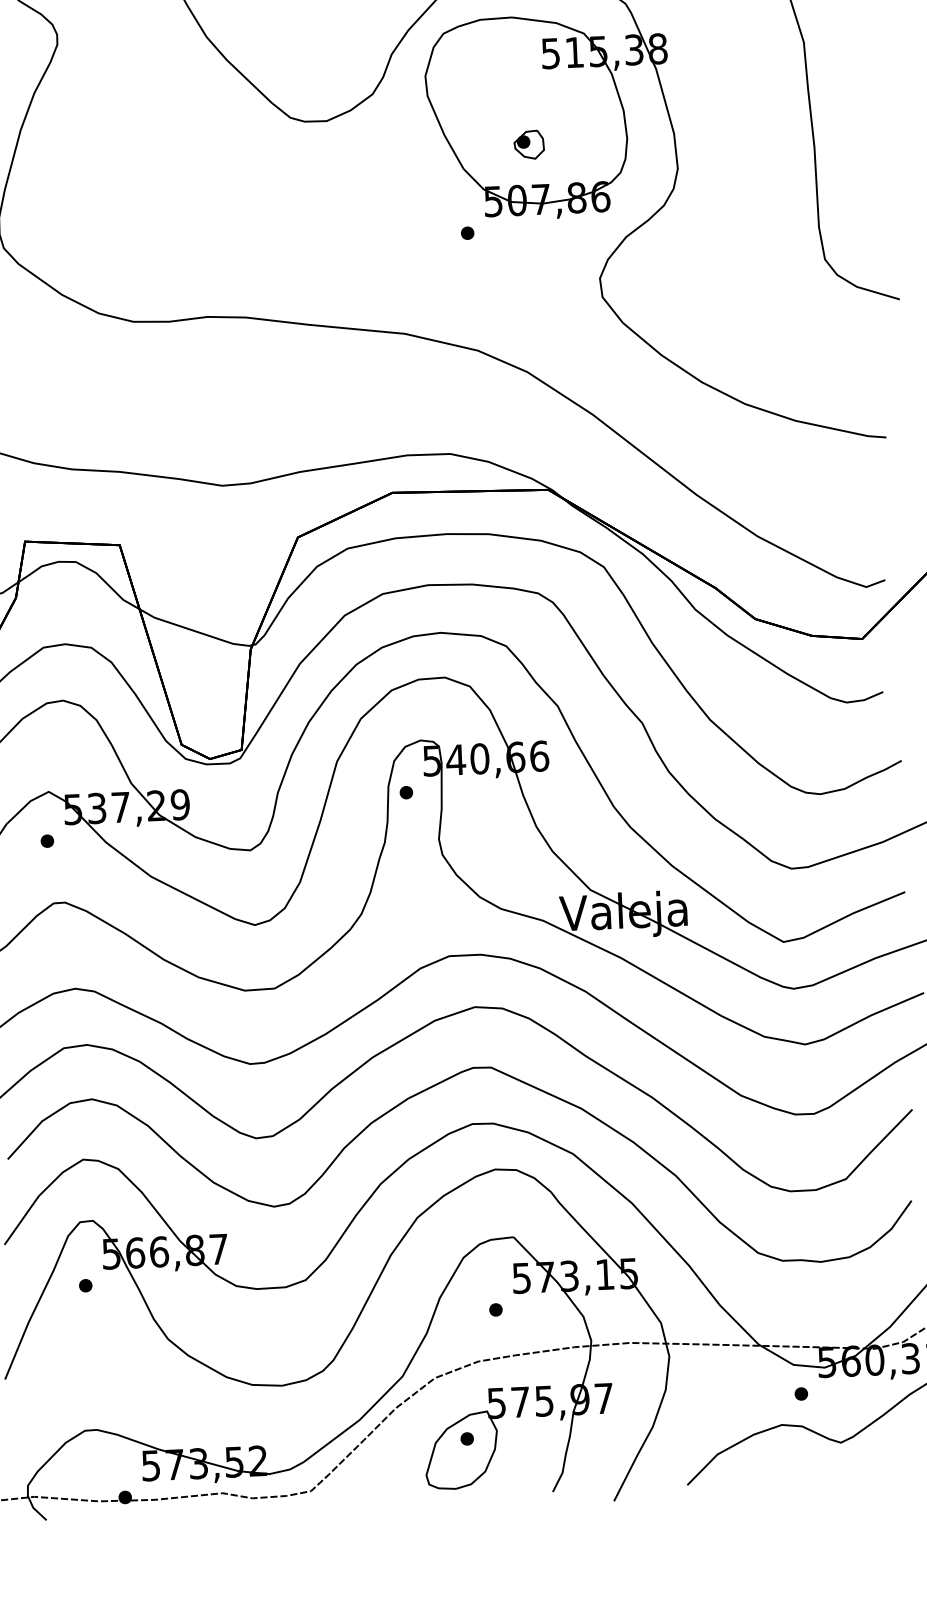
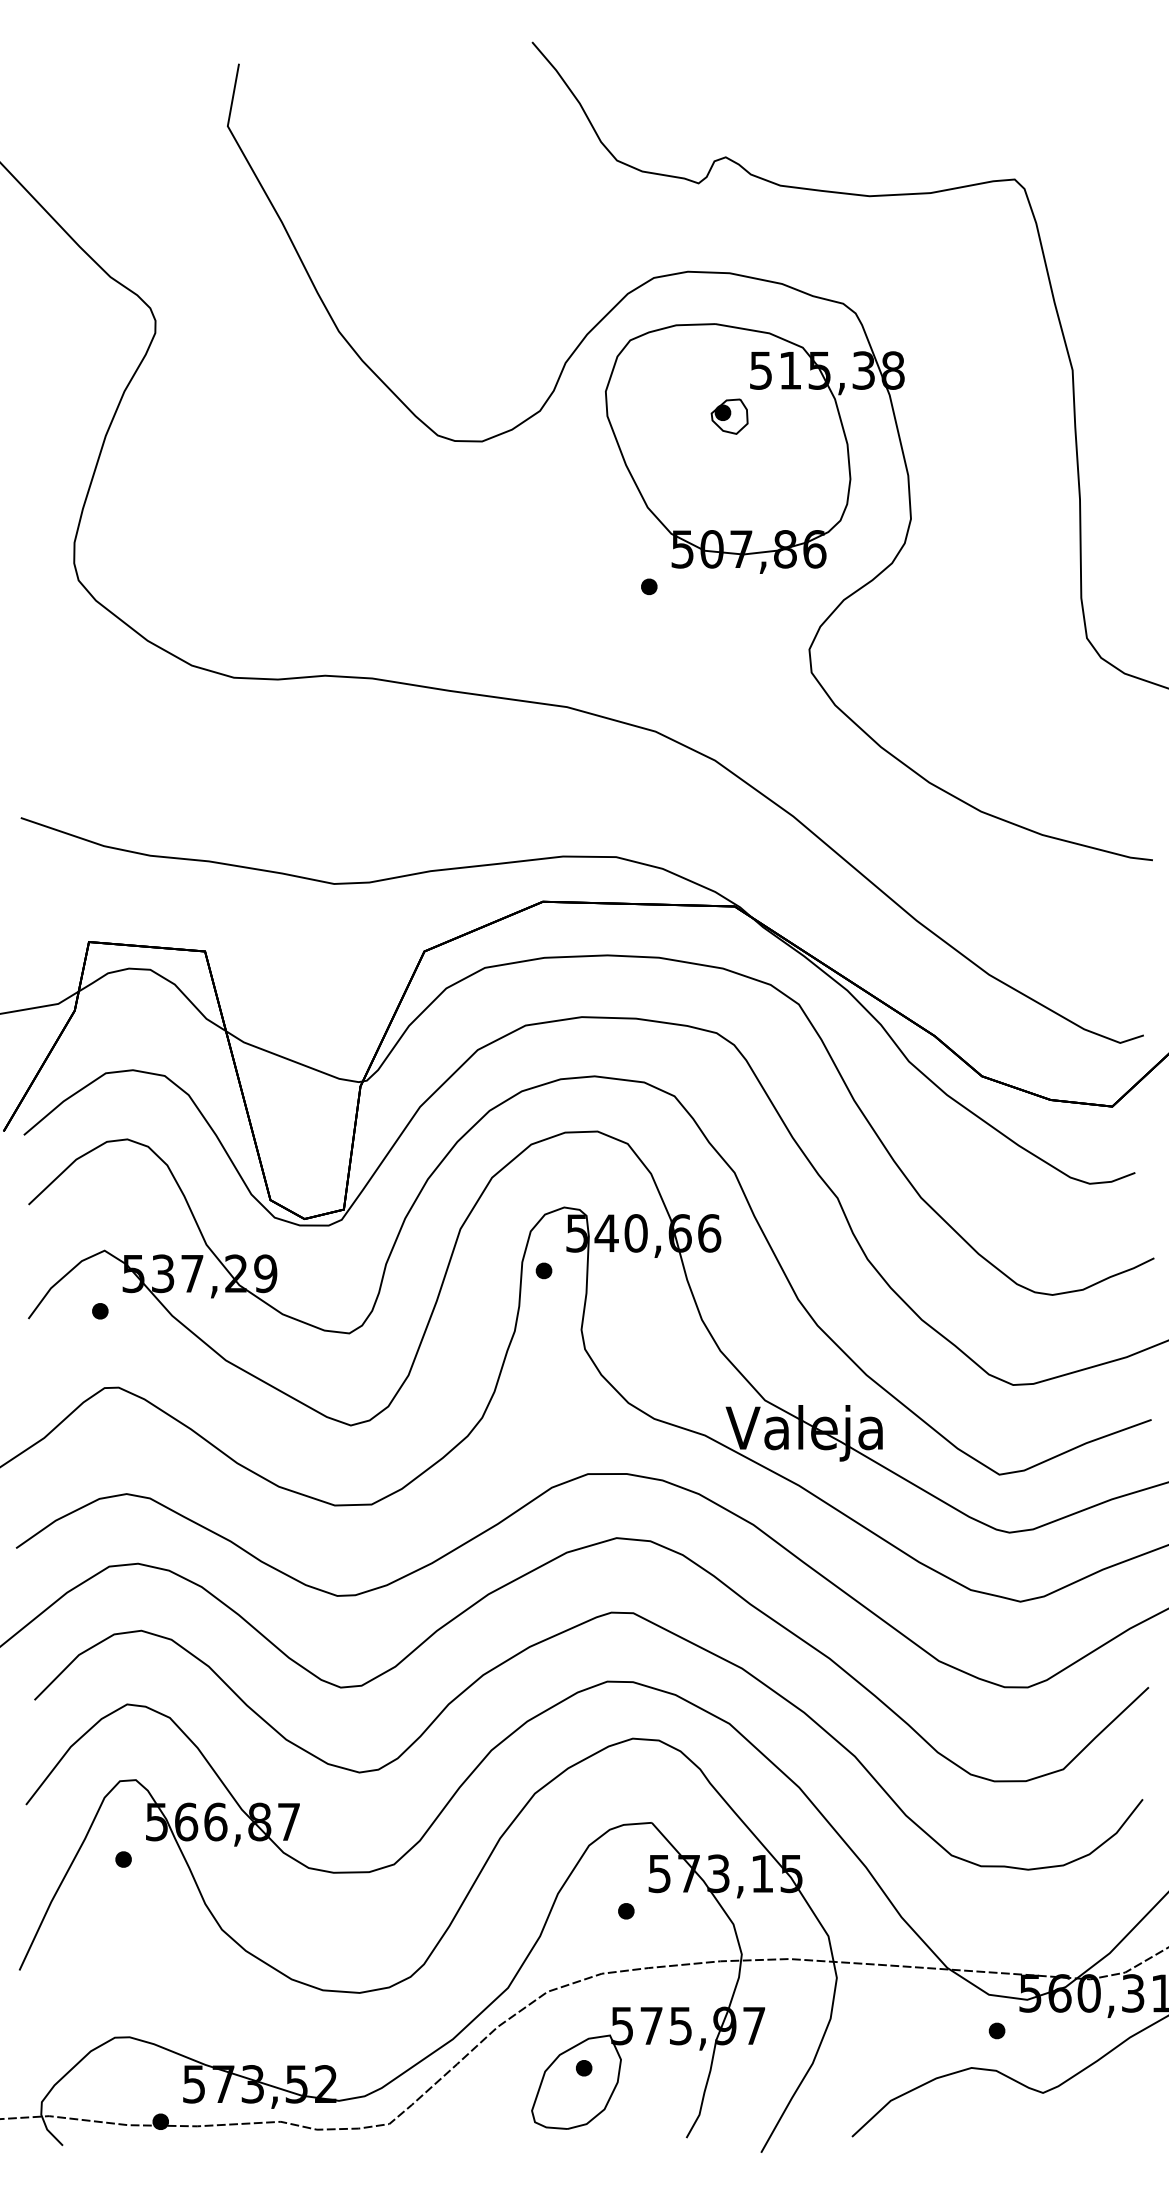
part: (529, 144) -> (729, 416), moved

